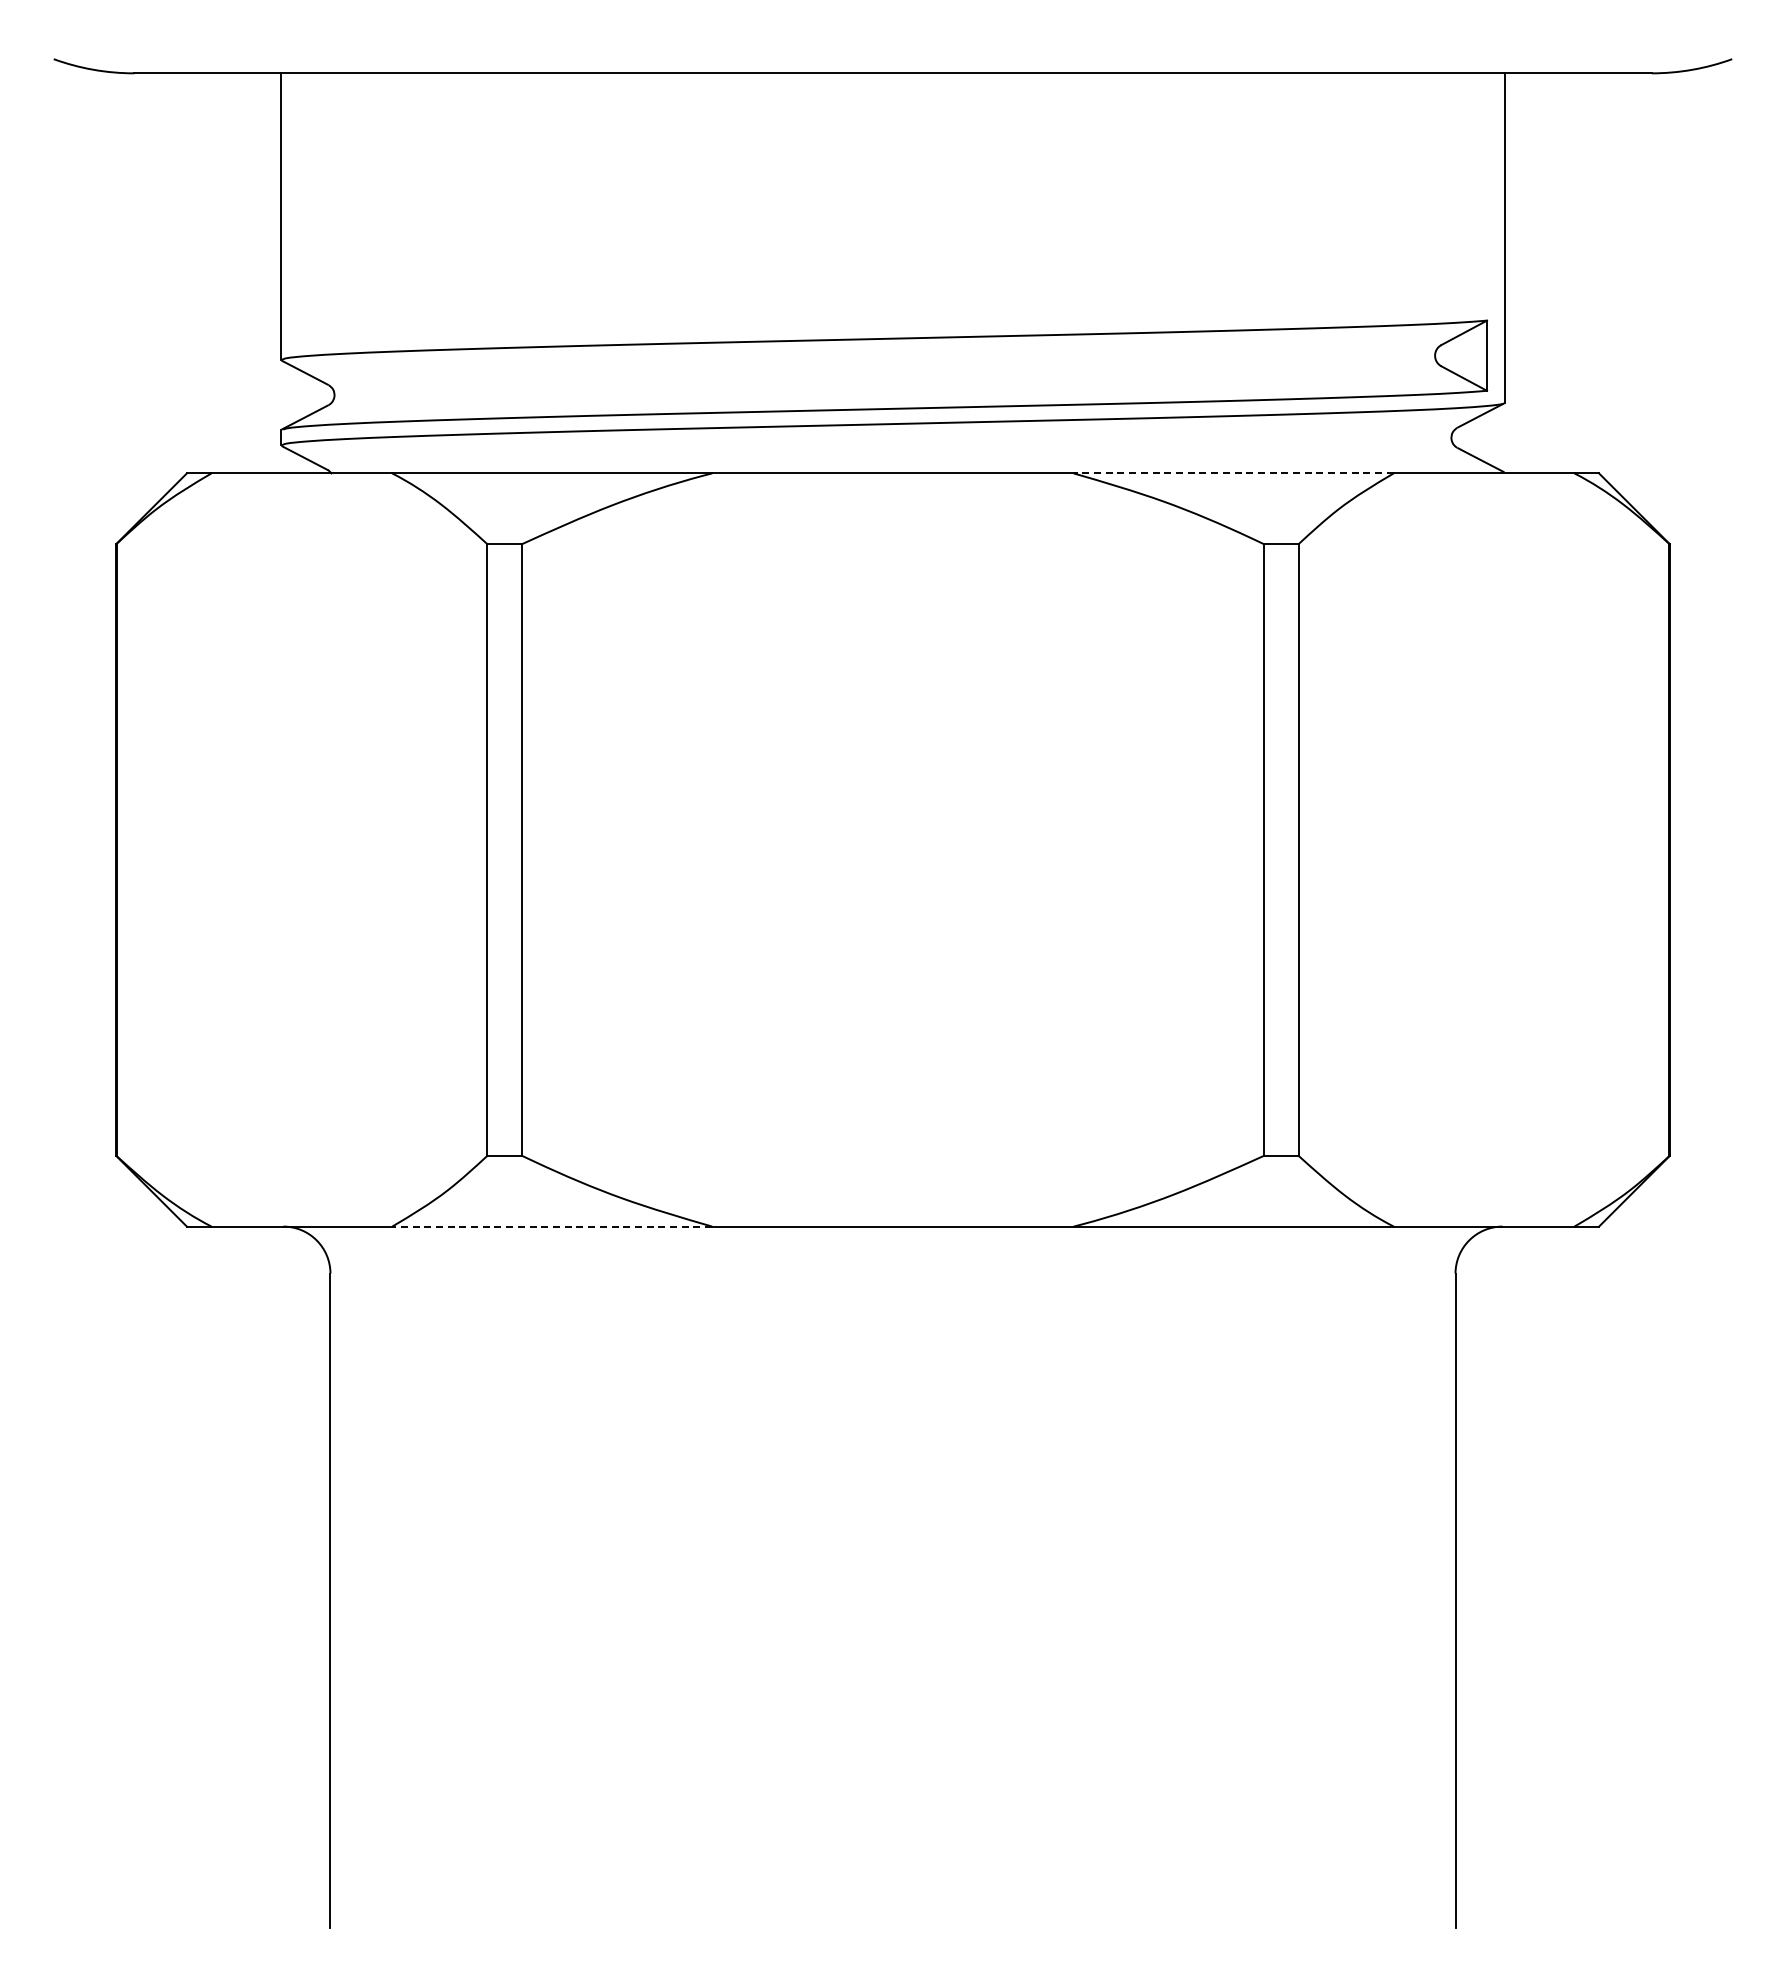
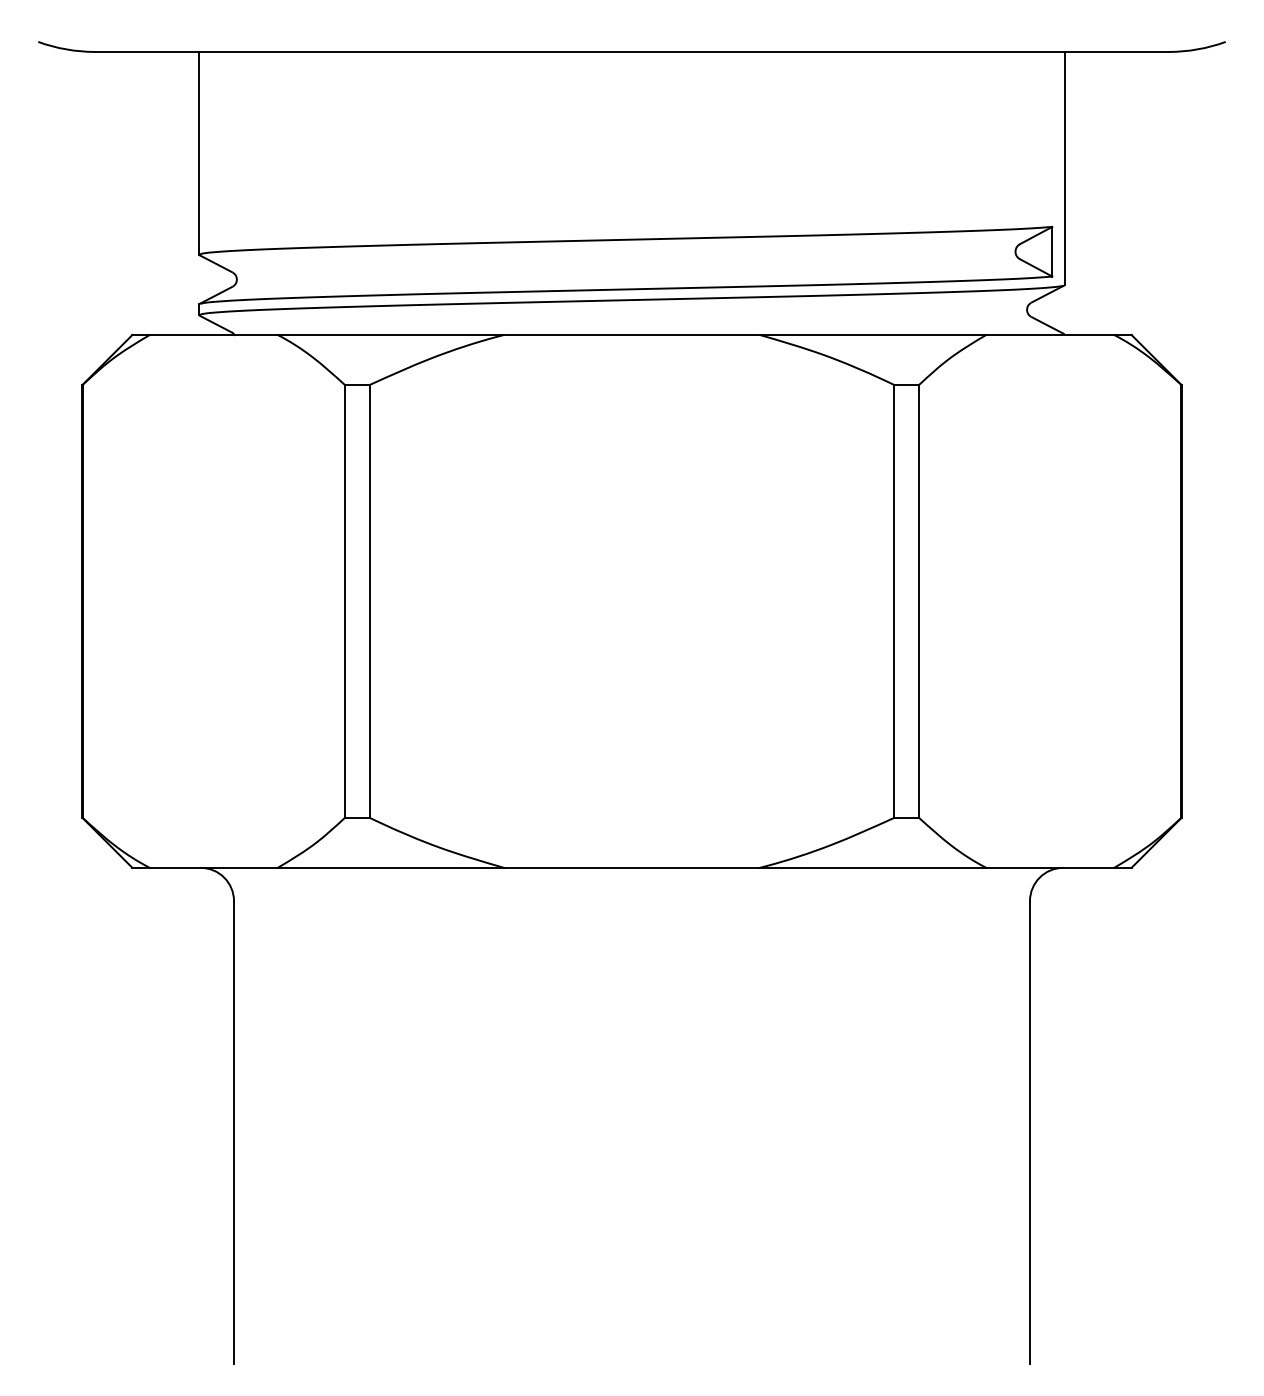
line: (1233, 473) -> (872, 335), dashed -> solid
line: (552, 1226) -> (391, 867), dashed -> solid

